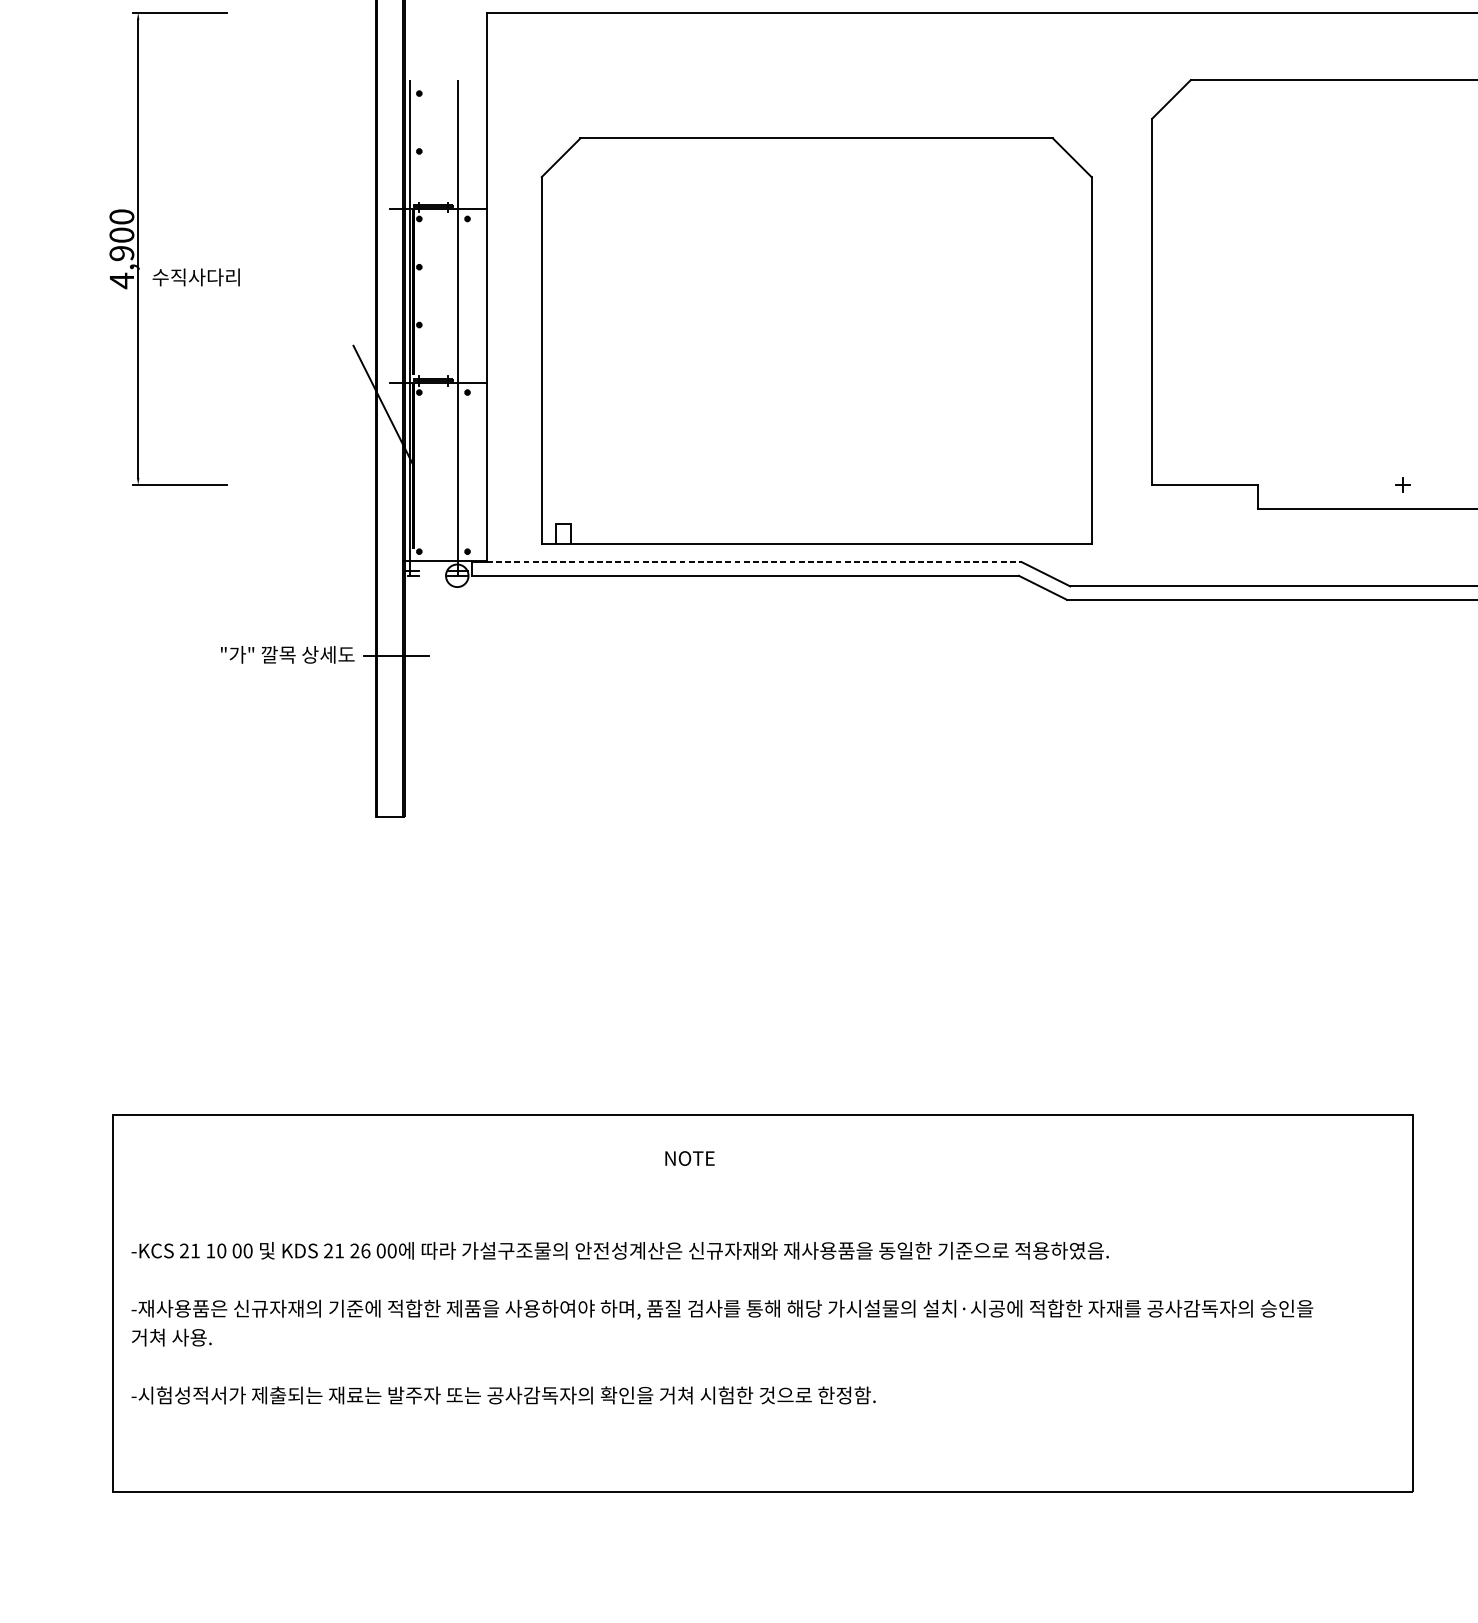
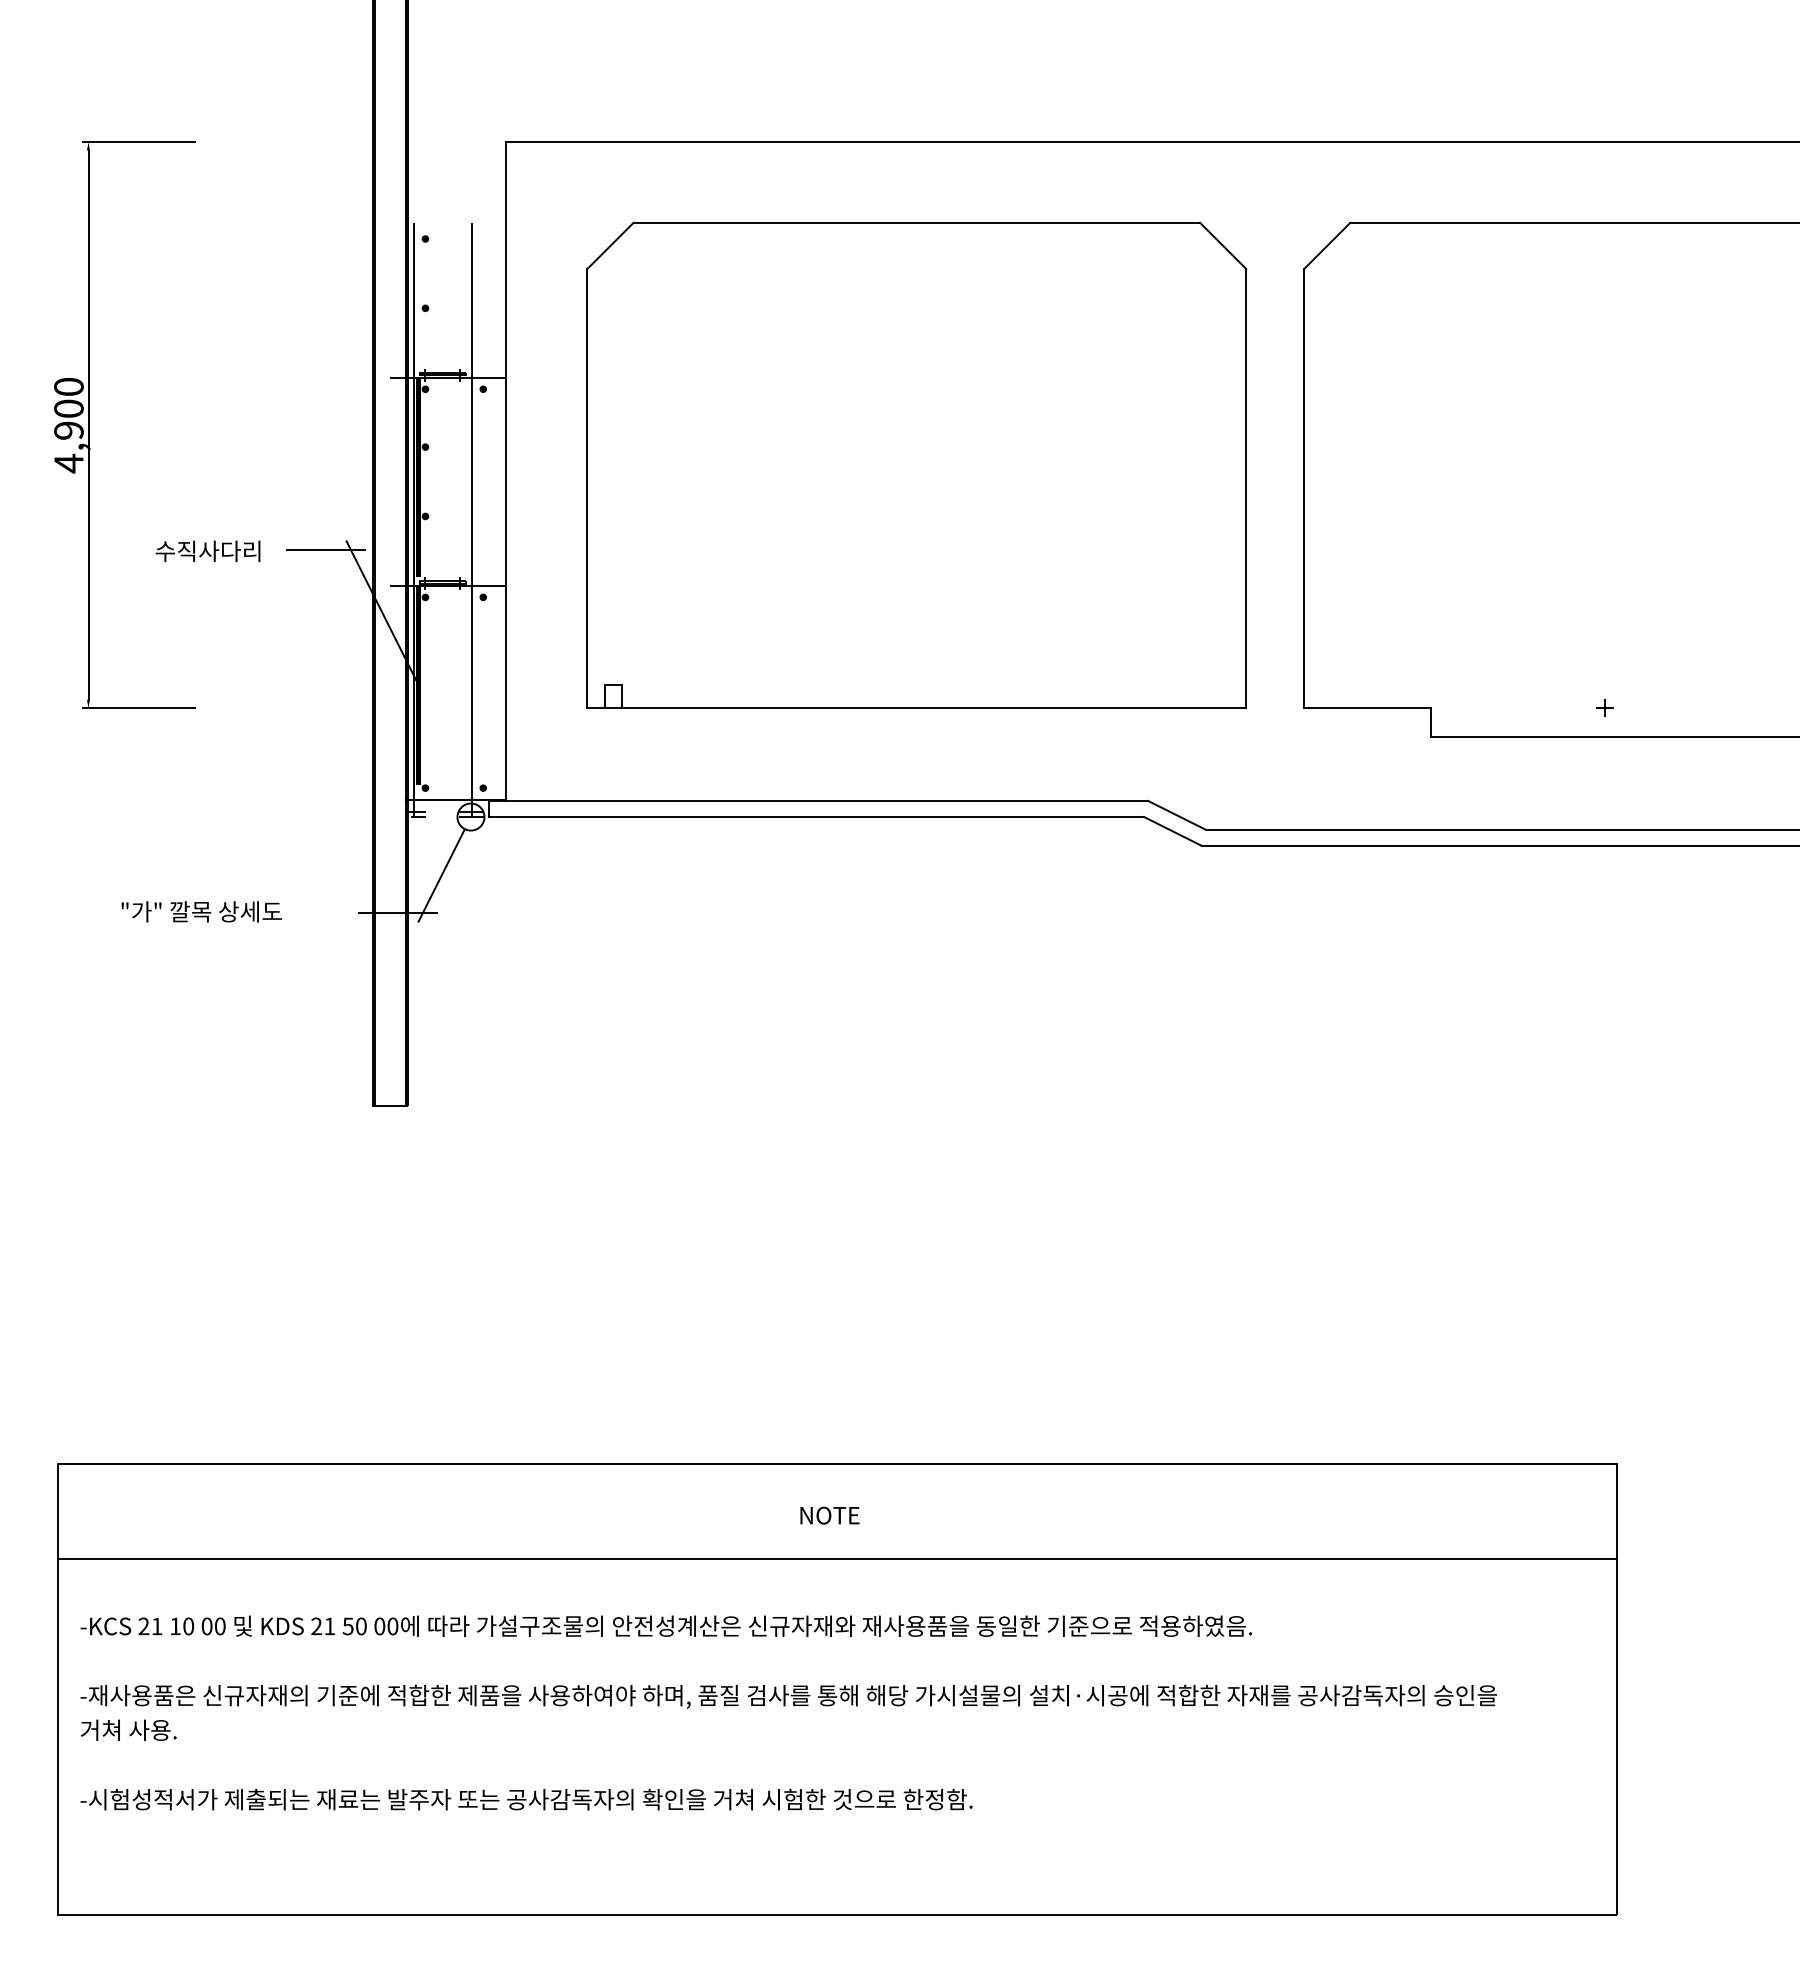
text: (195, 276) -> (207, 550), moved
part: (816, 340) -> (916, 464), moved
line: (335, 353) -> (325, 550), added
line: (754, 561) -> (827, 800), dashed -> solid
line: (432, 624) -> (441, 875), added
text: (287, 654) -> (201, 911), moved
text: (689, 1158) -> (829, 1515), moved
line: (762, 1194) -> (836, 1558), added
text: (360, 1251) -> (354, 1626), 26 -> 50

